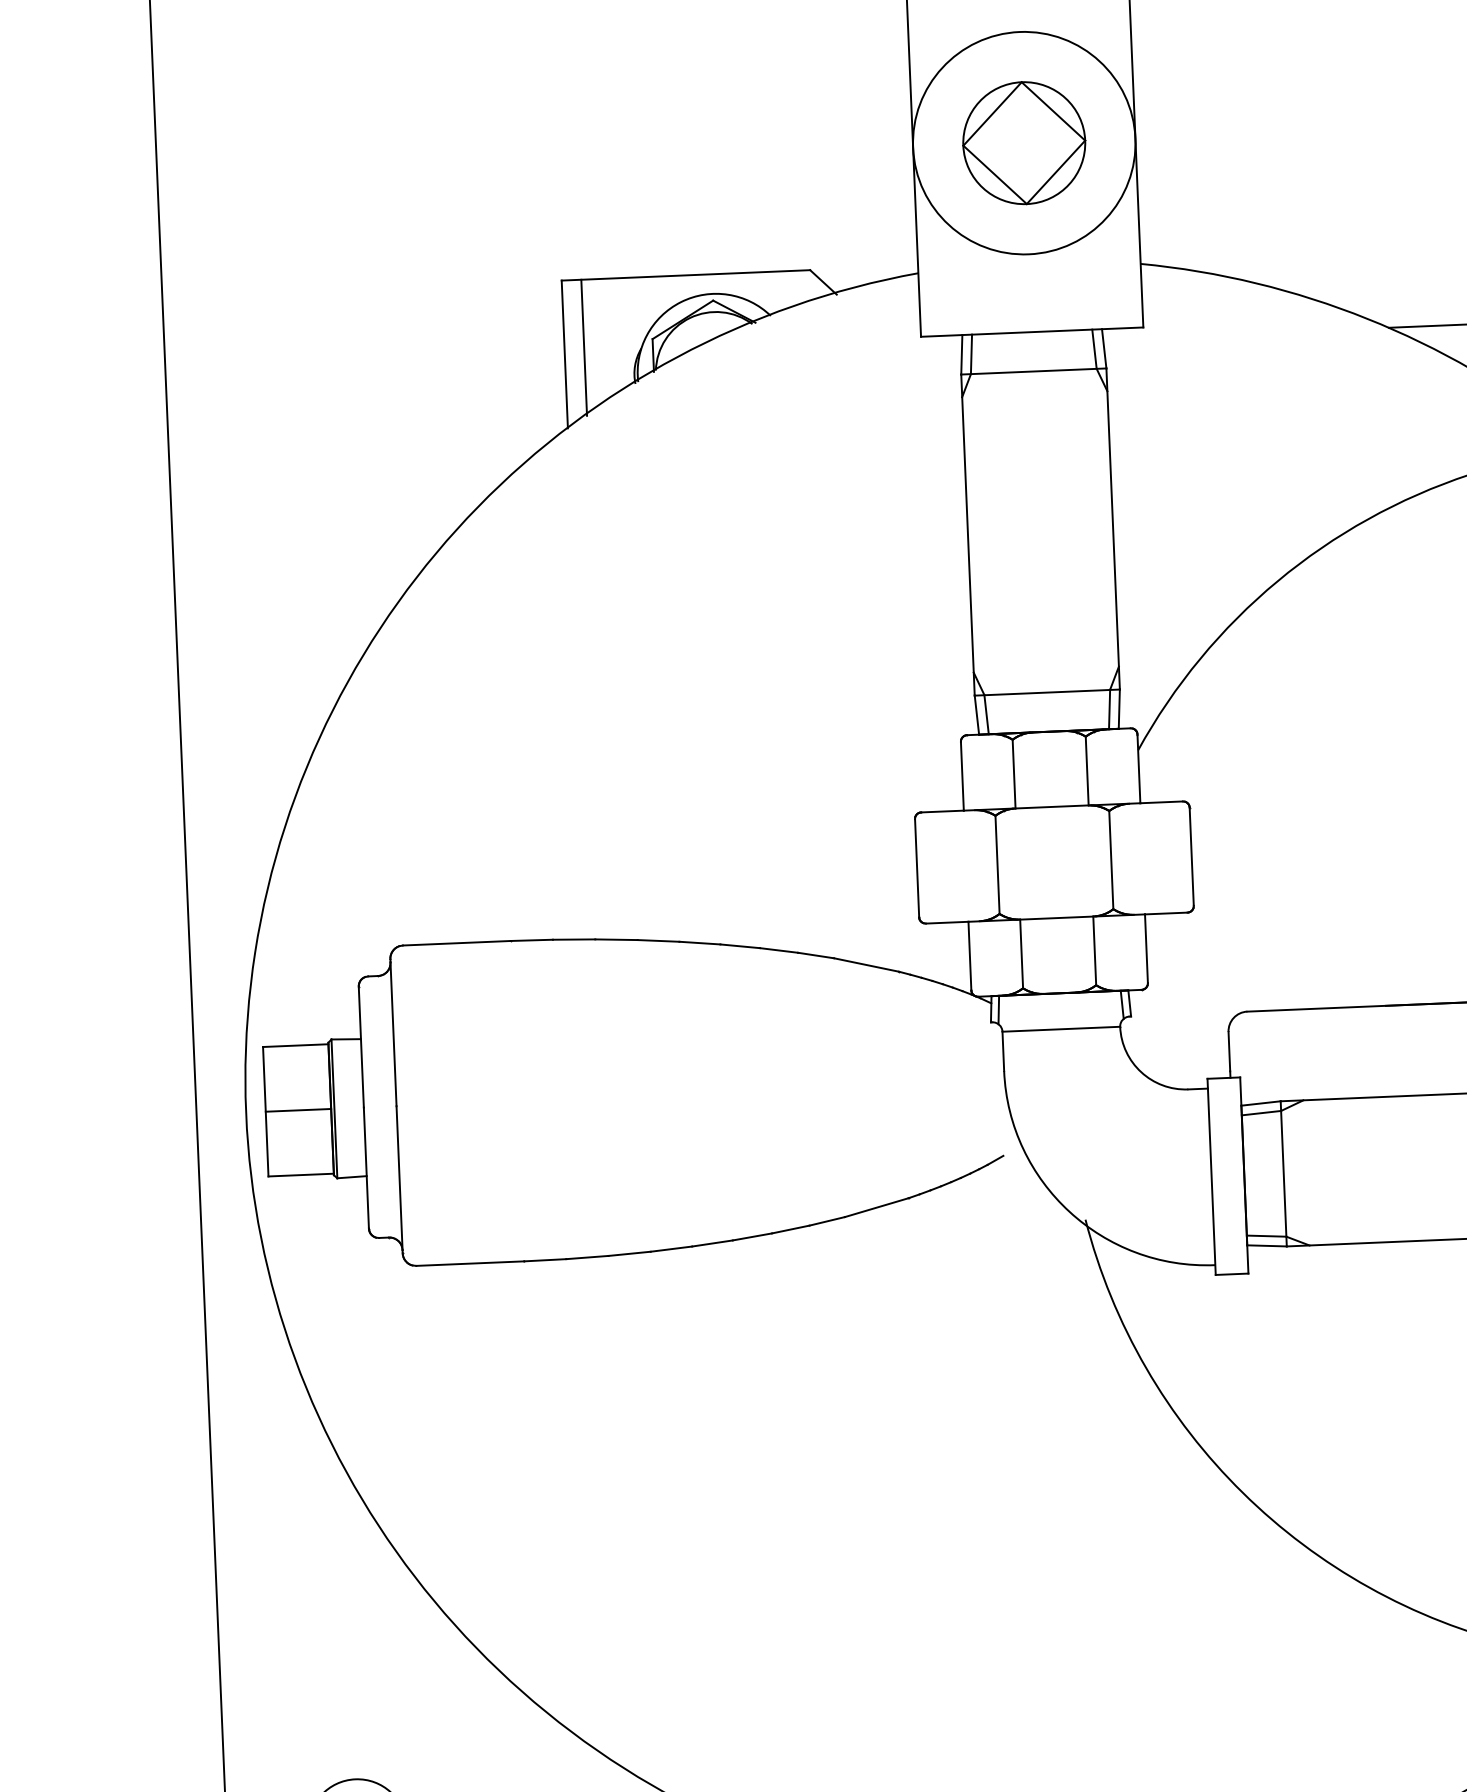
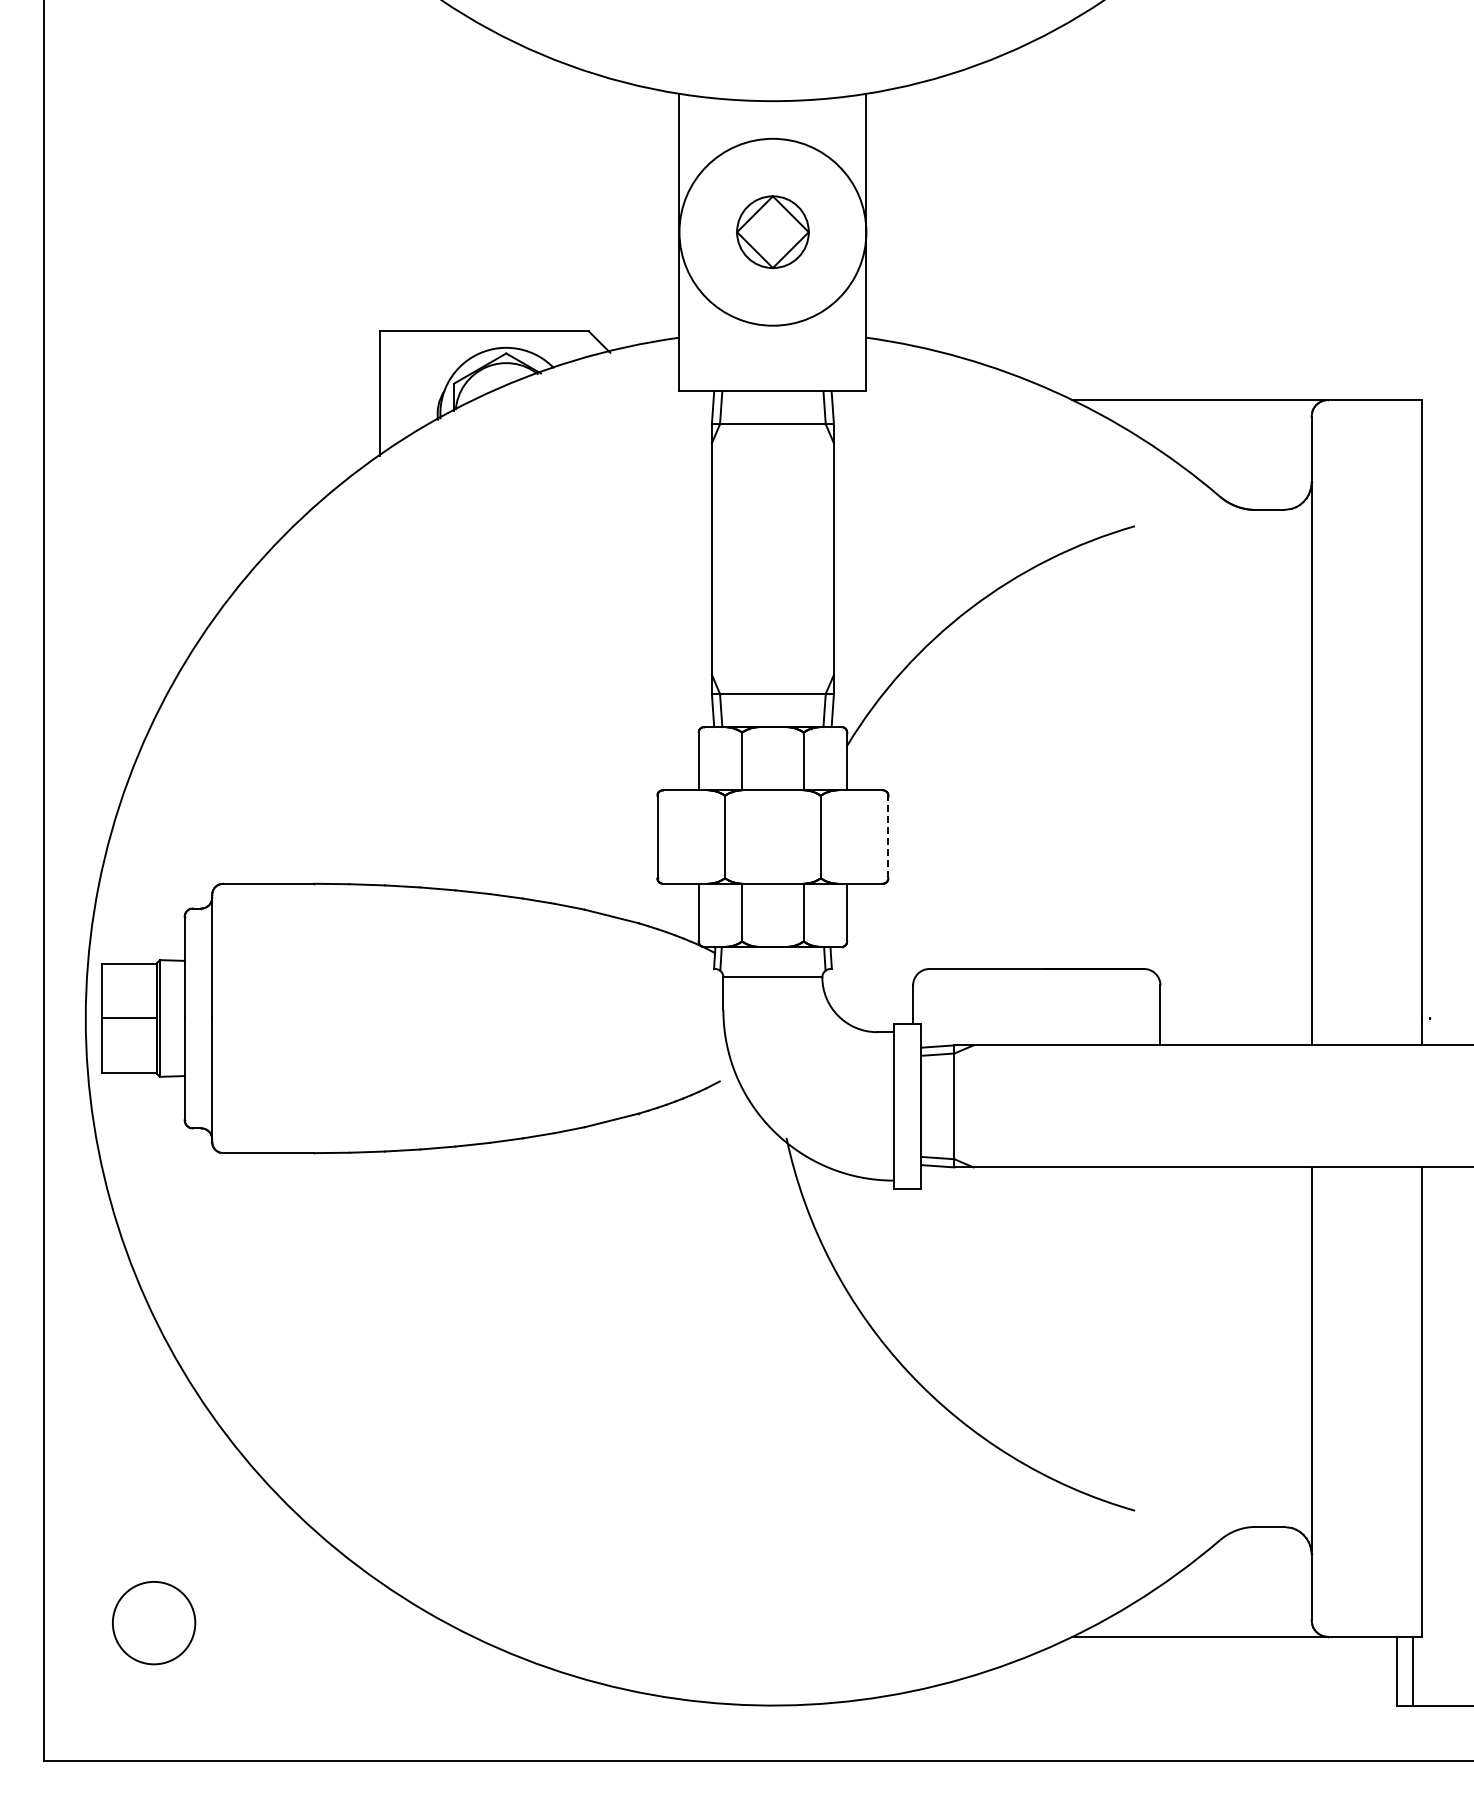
part: (1023, 142) -> (772, 231), size x0.7
line: (584, 347) -> (396, 388), removed
line: (1191, 856) -> (888, 836), solid -> dashed

